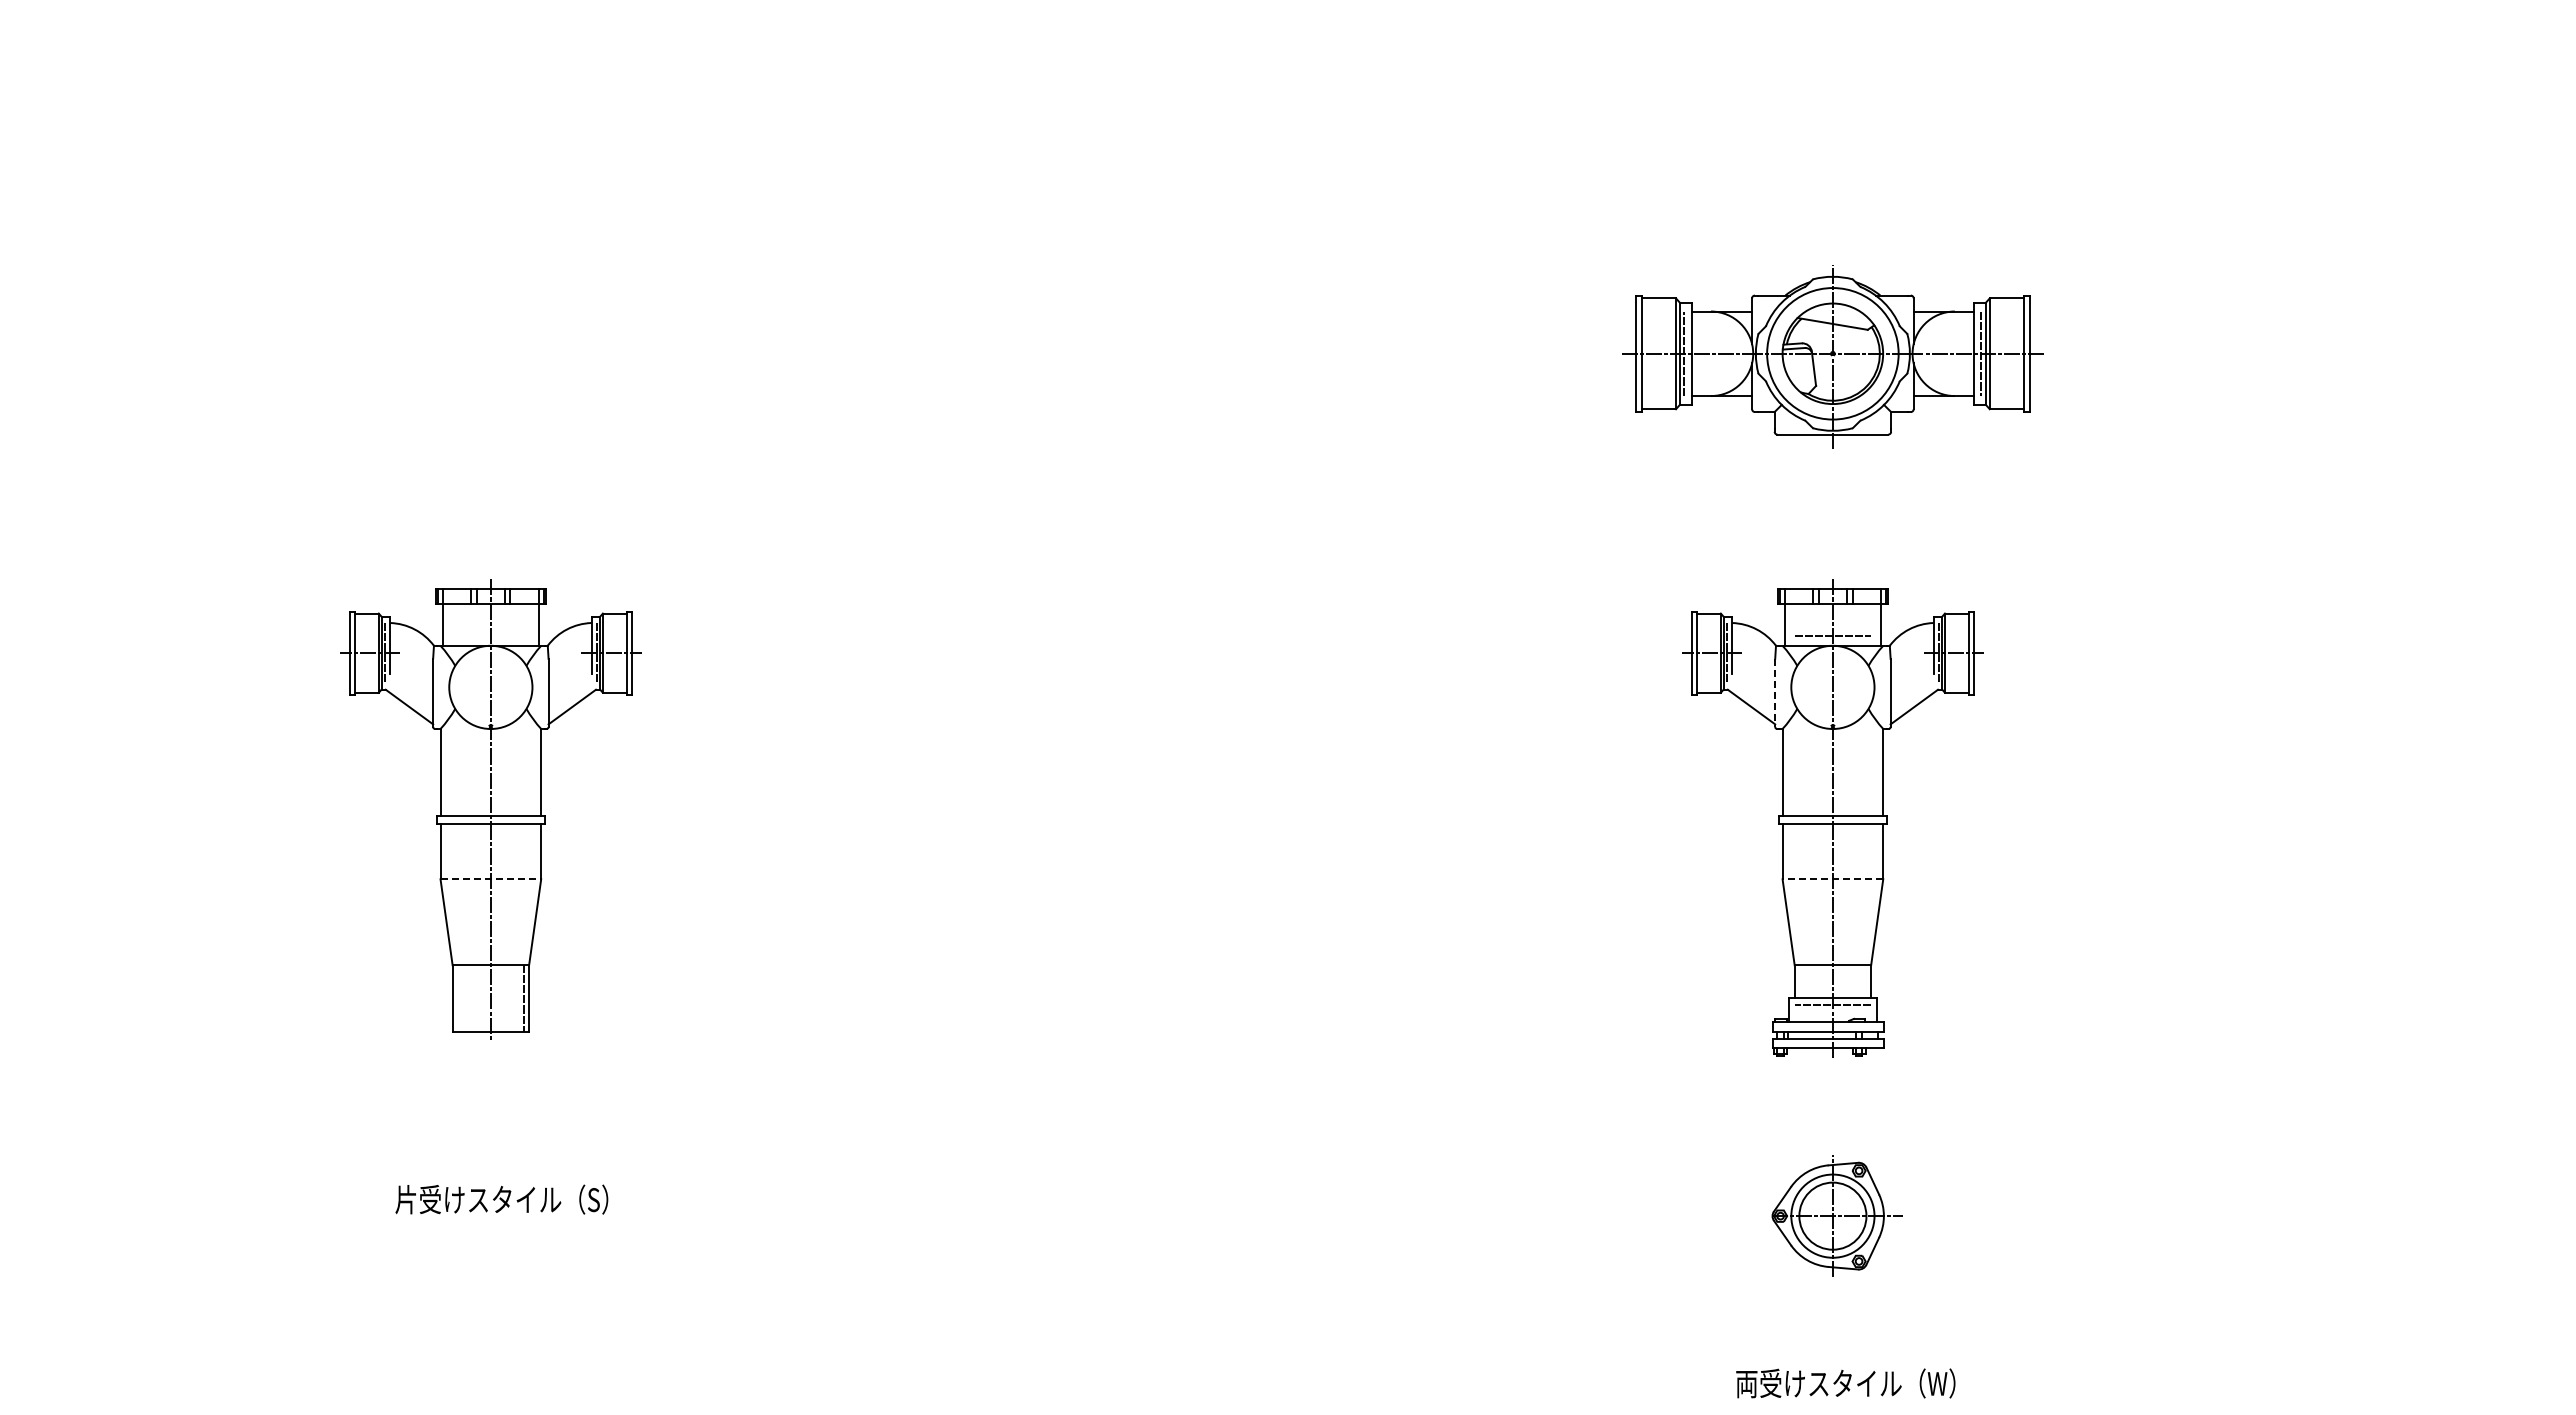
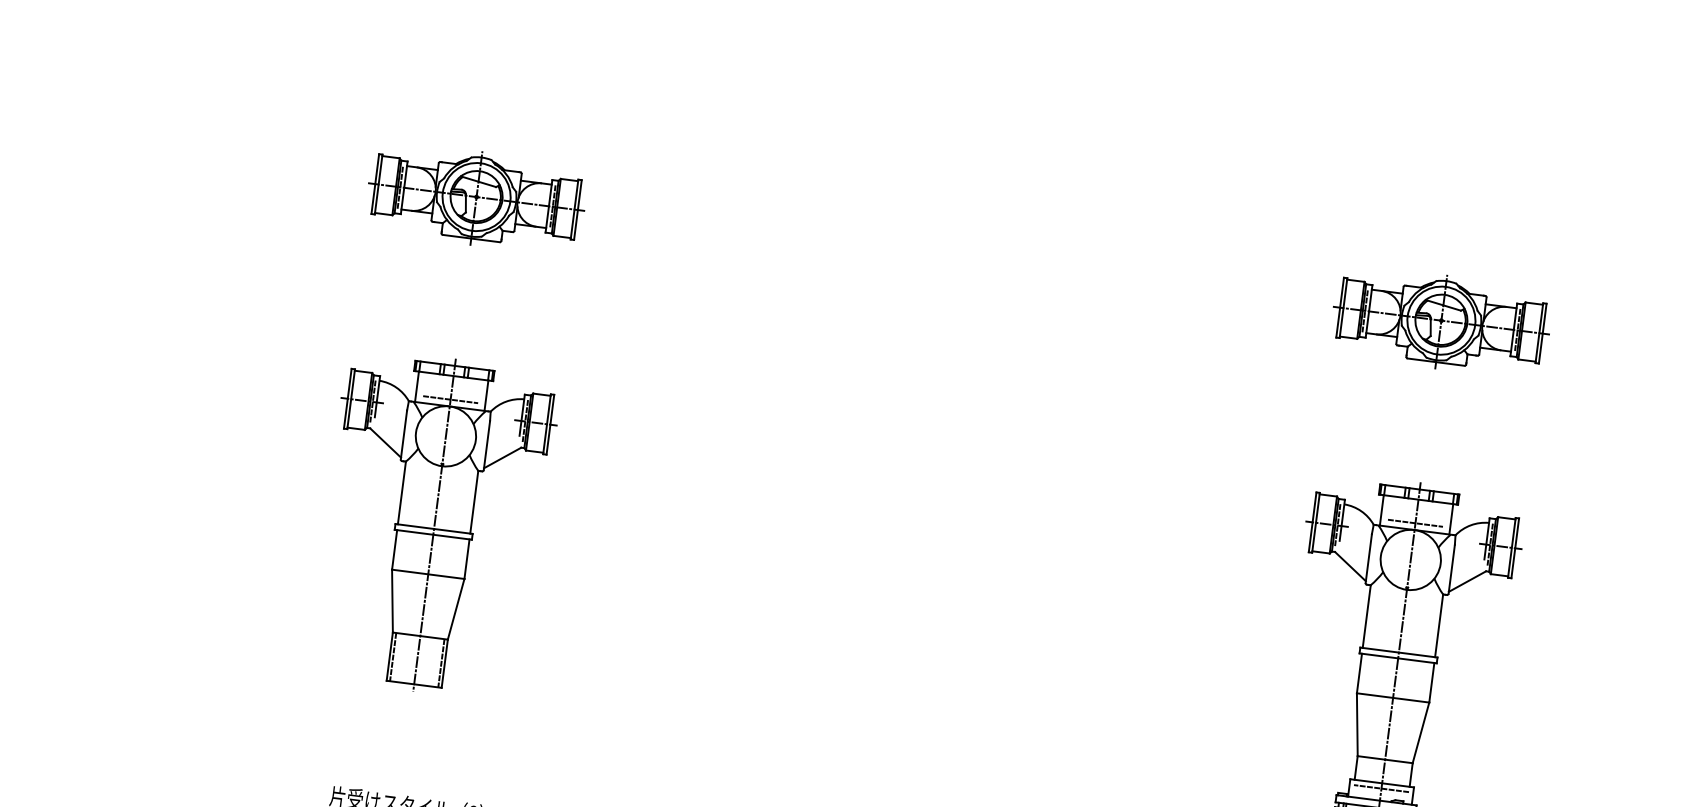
part: (490, 356) -> (476, 198), added
part: (1832, 356) -> (1440, 322), size x0.71
line: (490, 636) -> (450, 399), added
line: (1775, 693) -> (1368, 559), dashed -> solid
line: (491, 879) -> (428, 574), dashed -> solid
line: (1832, 879) -> (1392, 698), dashed -> solid
line: (457, 998) -> (393, 656), added

